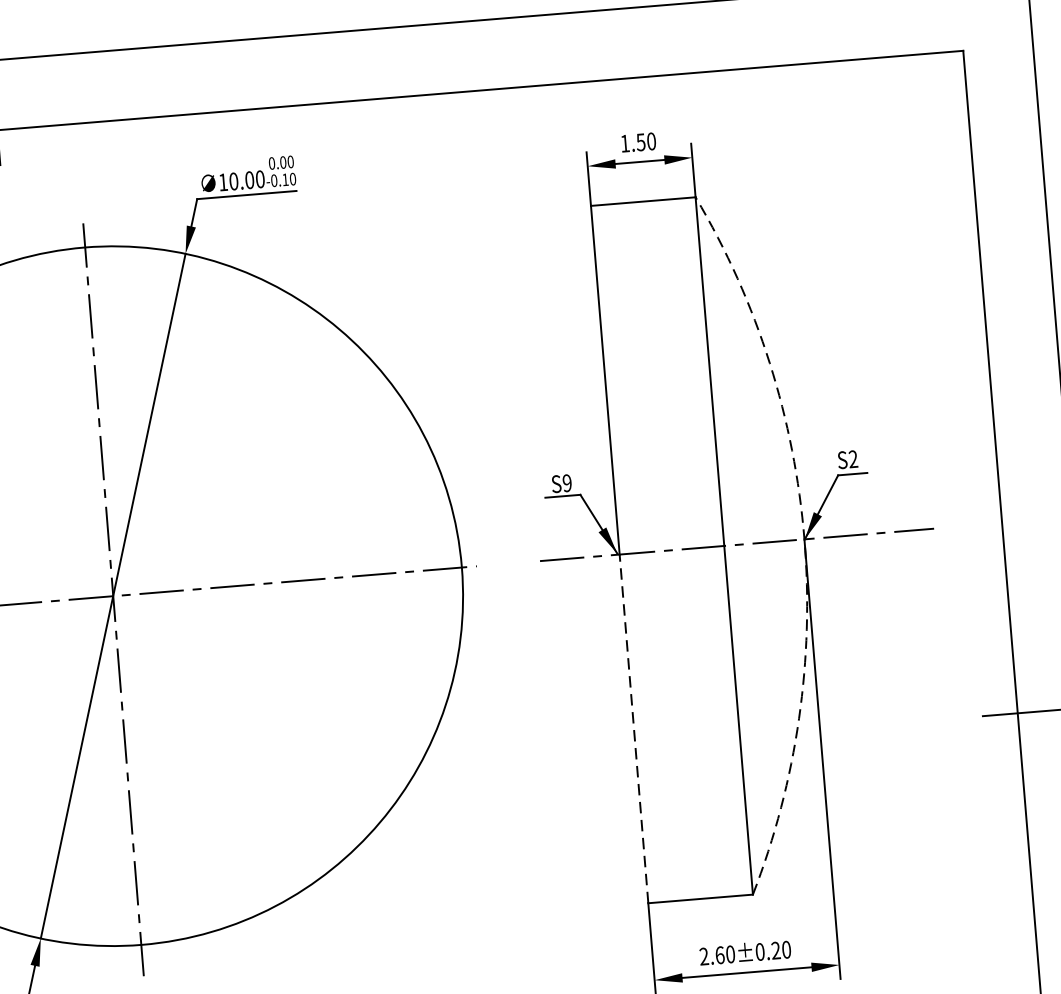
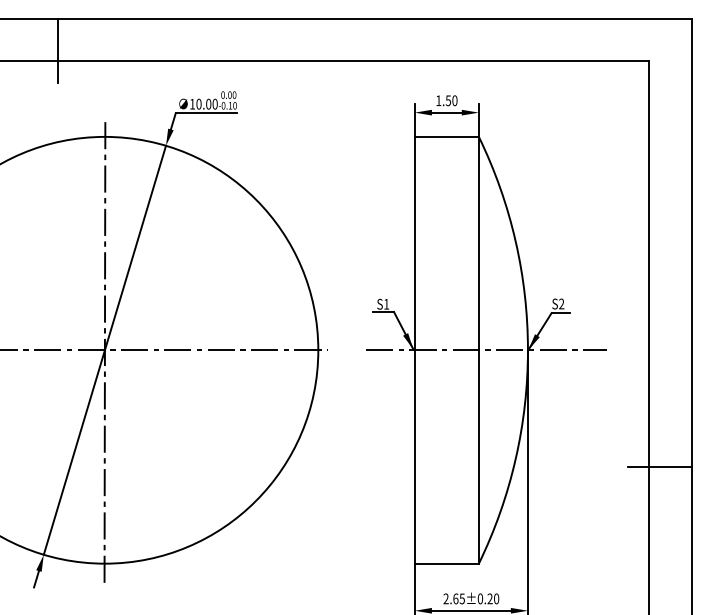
text: (567, 481) -> (386, 303), S9 -> S1
arc: (803, 539) -> (527, 350), dashed -> solid
line: (633, 728) -> (414, 456), dashed -> solid
text: (729, 953) -> (461, 598), 2.60±0.20 -> 2.65±0.20

